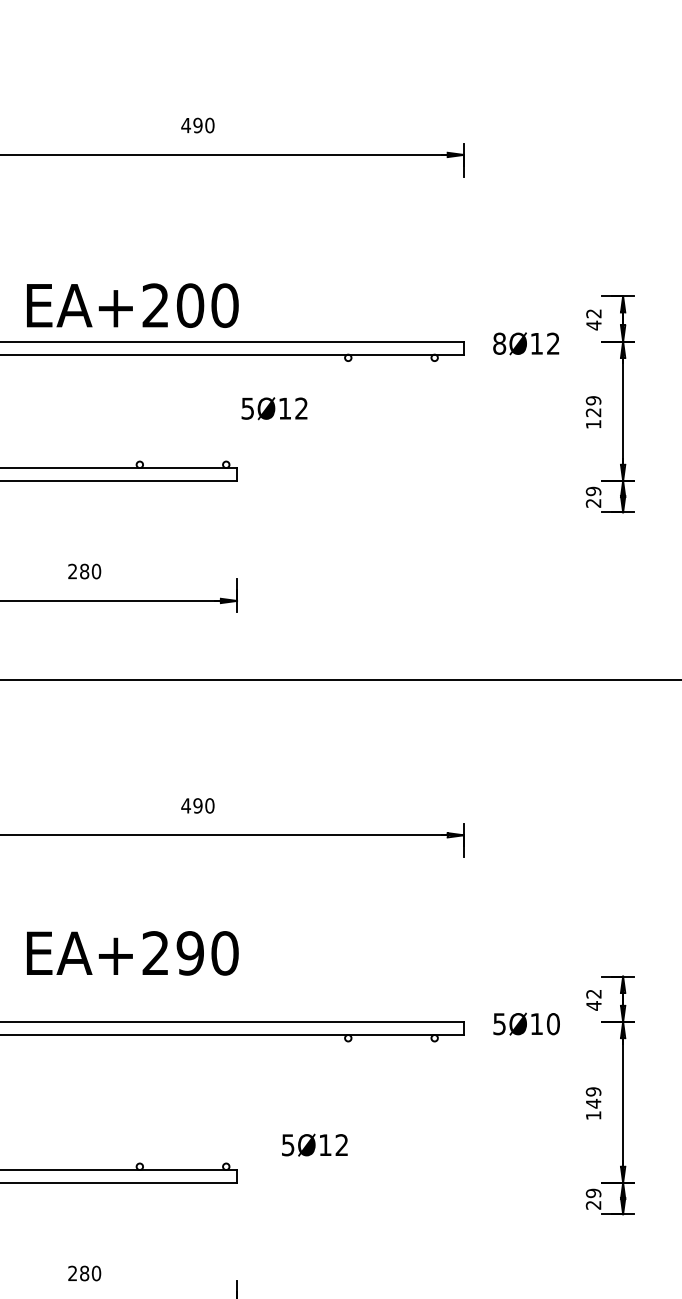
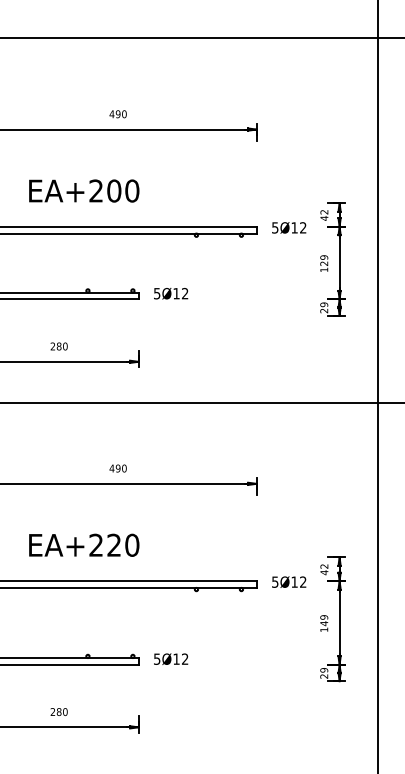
text: (133, 304) -> (84, 190), moved
text: (500, 343) -> (275, 227), 8Ø12 -> 5Ø12
text: (275, 408) -> (171, 293), moved
text: (190, 951) -> (114, 544), EA+290 -> EA+220
text: (553, 1022) -> (303, 581), 5Ø10 -> 5Ø12
text: (315, 1143) -> (171, 658), moved

